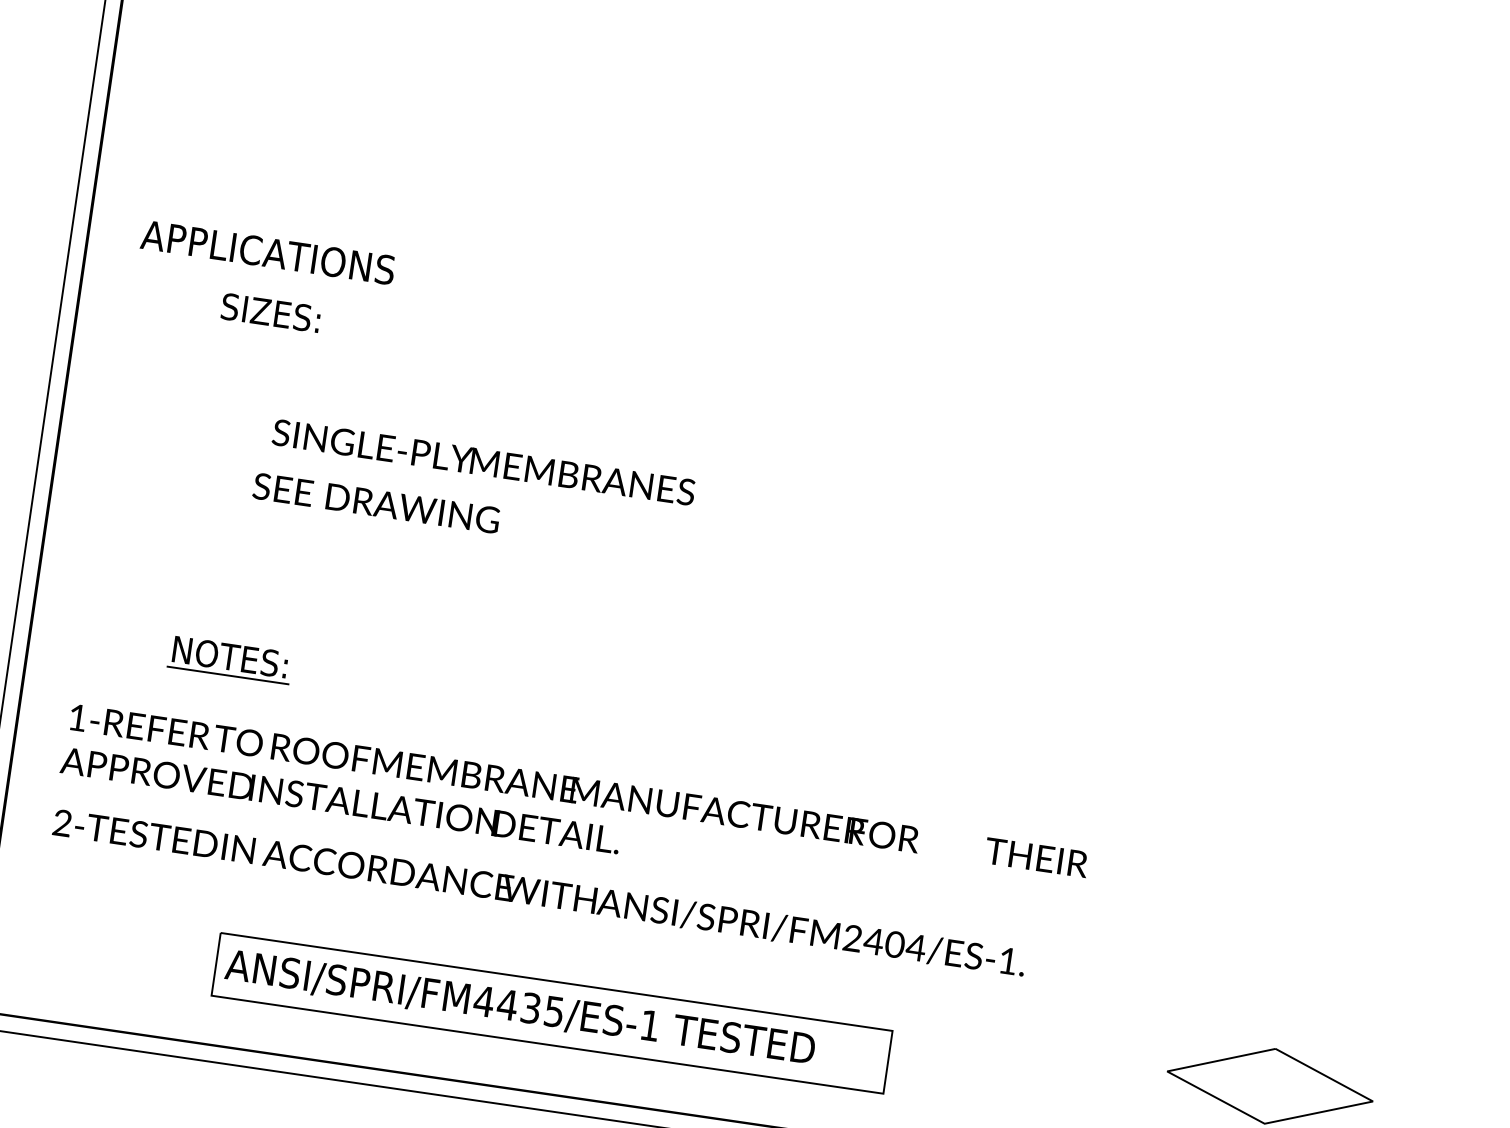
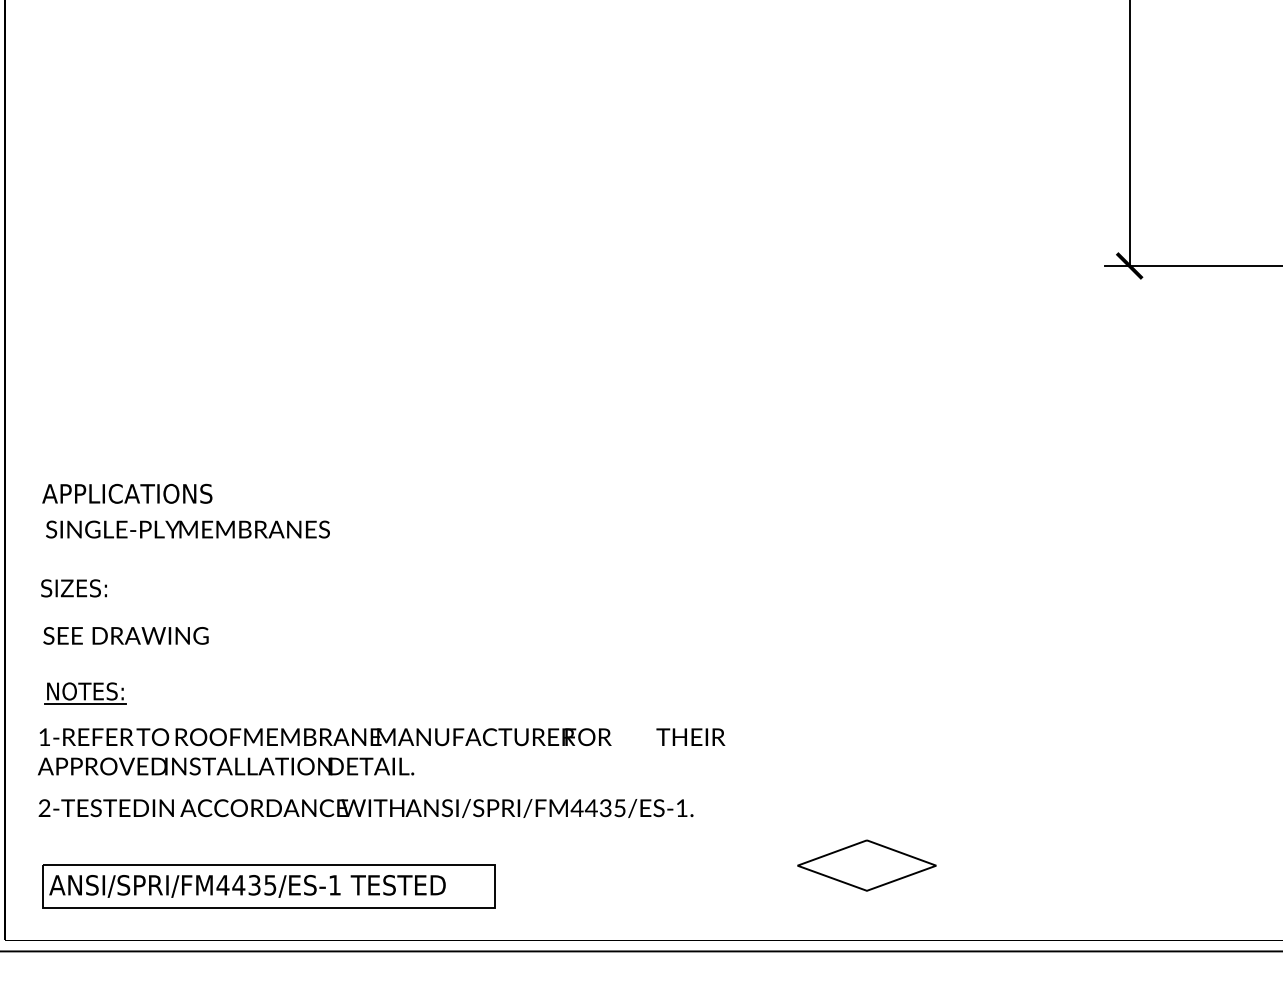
text: (268, 252) -> (127, 493), moved
text: (270, 312) -> (73, 588), moved
text: (483, 462) -> (187, 529), moved
text: (375, 502) -> (125, 635), moved
part: (230, 660) -> (85, 693), moved
text: (884, 943) -> (598, 808), ANSI/SPRI/FM2404/ES-1. -> ANSI/SPRI/FM4435/ES-1.
part: (551, 1013) -> (268, 886), moved

